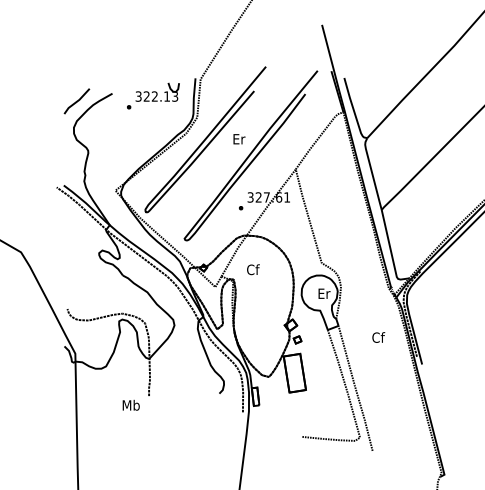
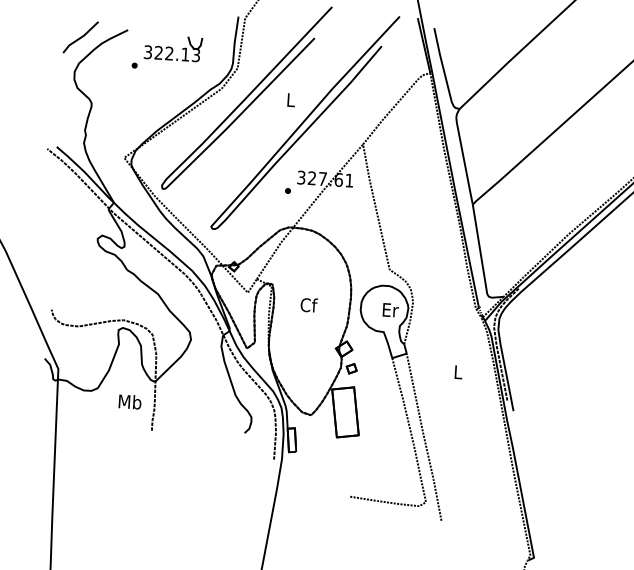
part: (153, 95) -> (167, 52), moved
text: (239, 139) -> (291, 100), Er -> L
text: (253, 269) -> (309, 304), moved
text: (378, 337) -> (458, 372), Cf -> L
text: (130, 404) -> (129, 400), moved

